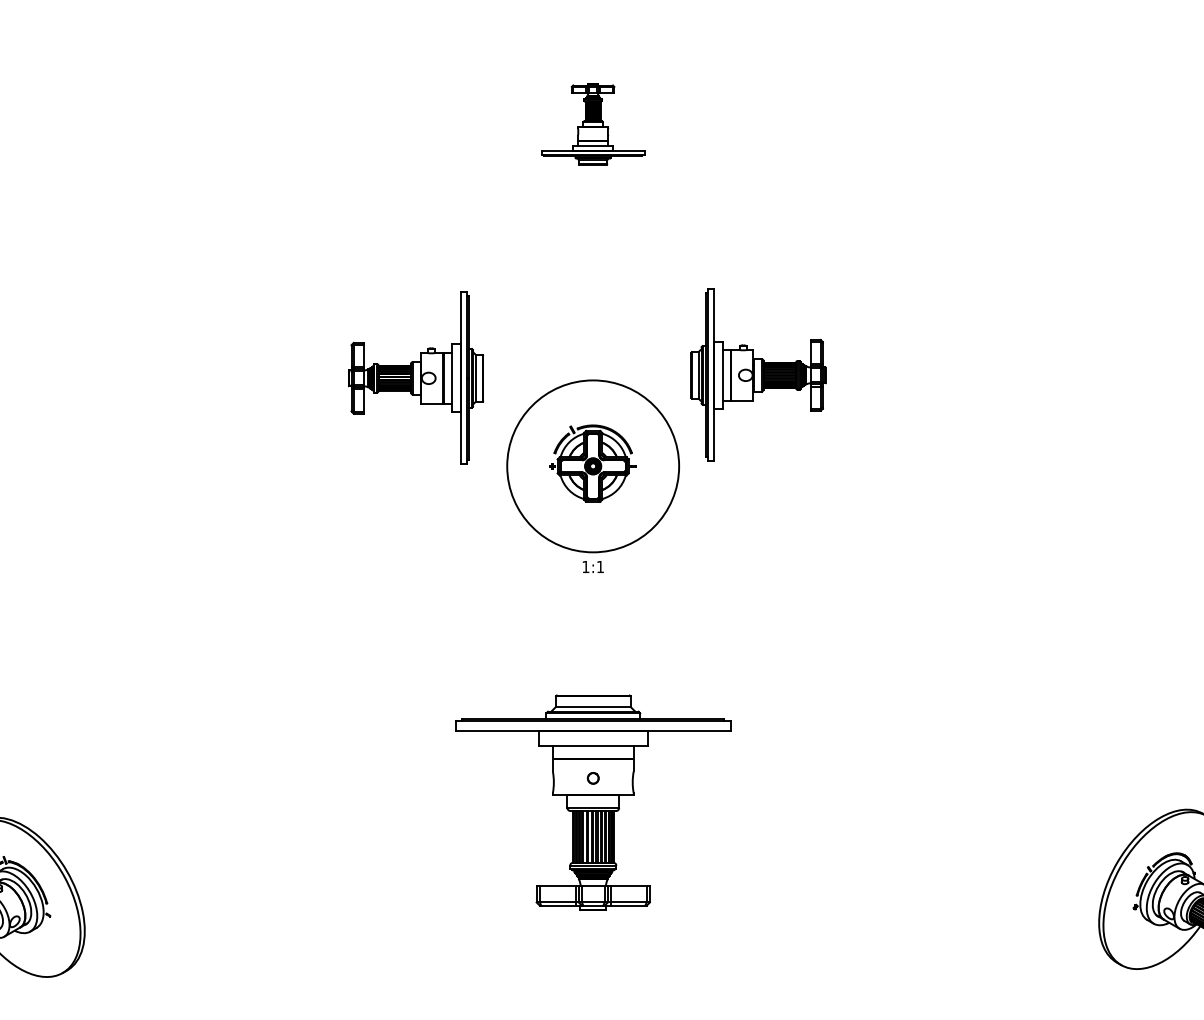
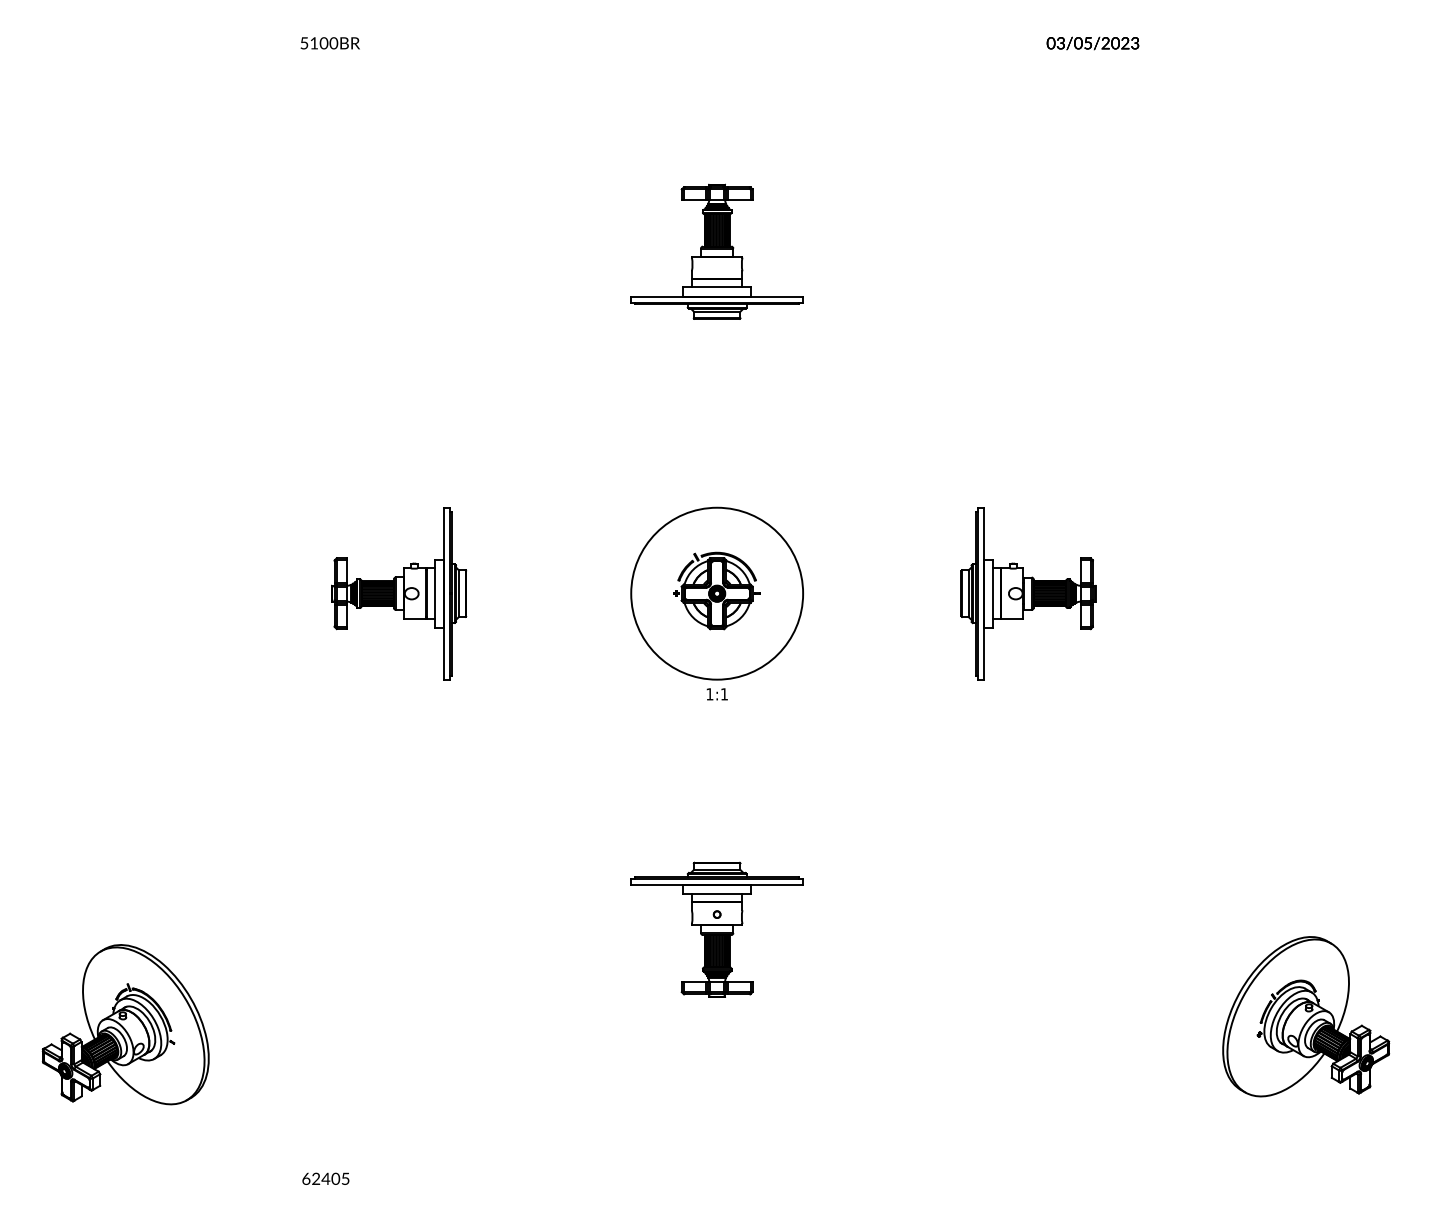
part: (592, 124) -> (716, 251), size x1.67
part: (758, 375) -> (1028, 593), moved
part: (416, 378) -> (399, 593), moved
part: (592, 802) -> (716, 929), size x0.62

